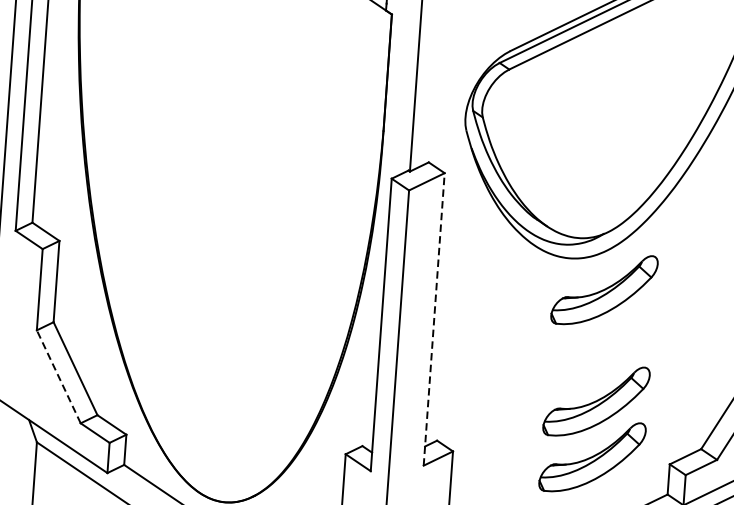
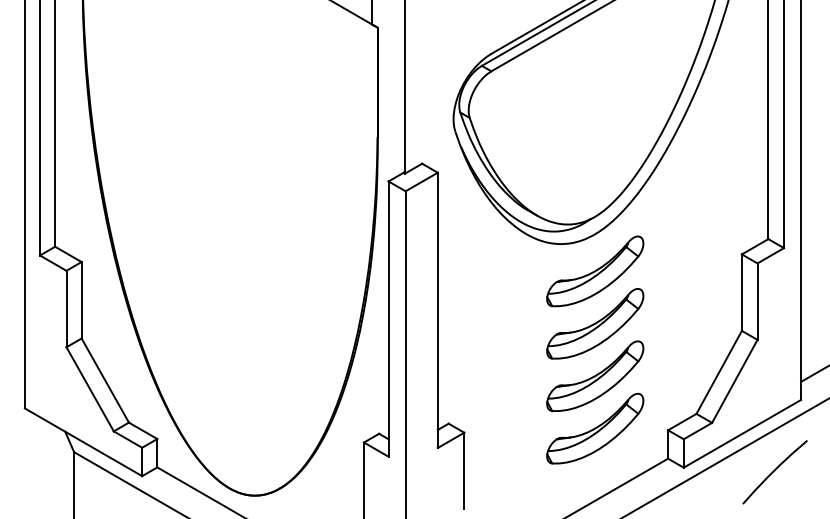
line: (433, 319) -> (437, 310), dashed -> solid
part: (600, 345) -> (595, 323), added
line: (58, 375) -> (89, 388), dashed -> solid

